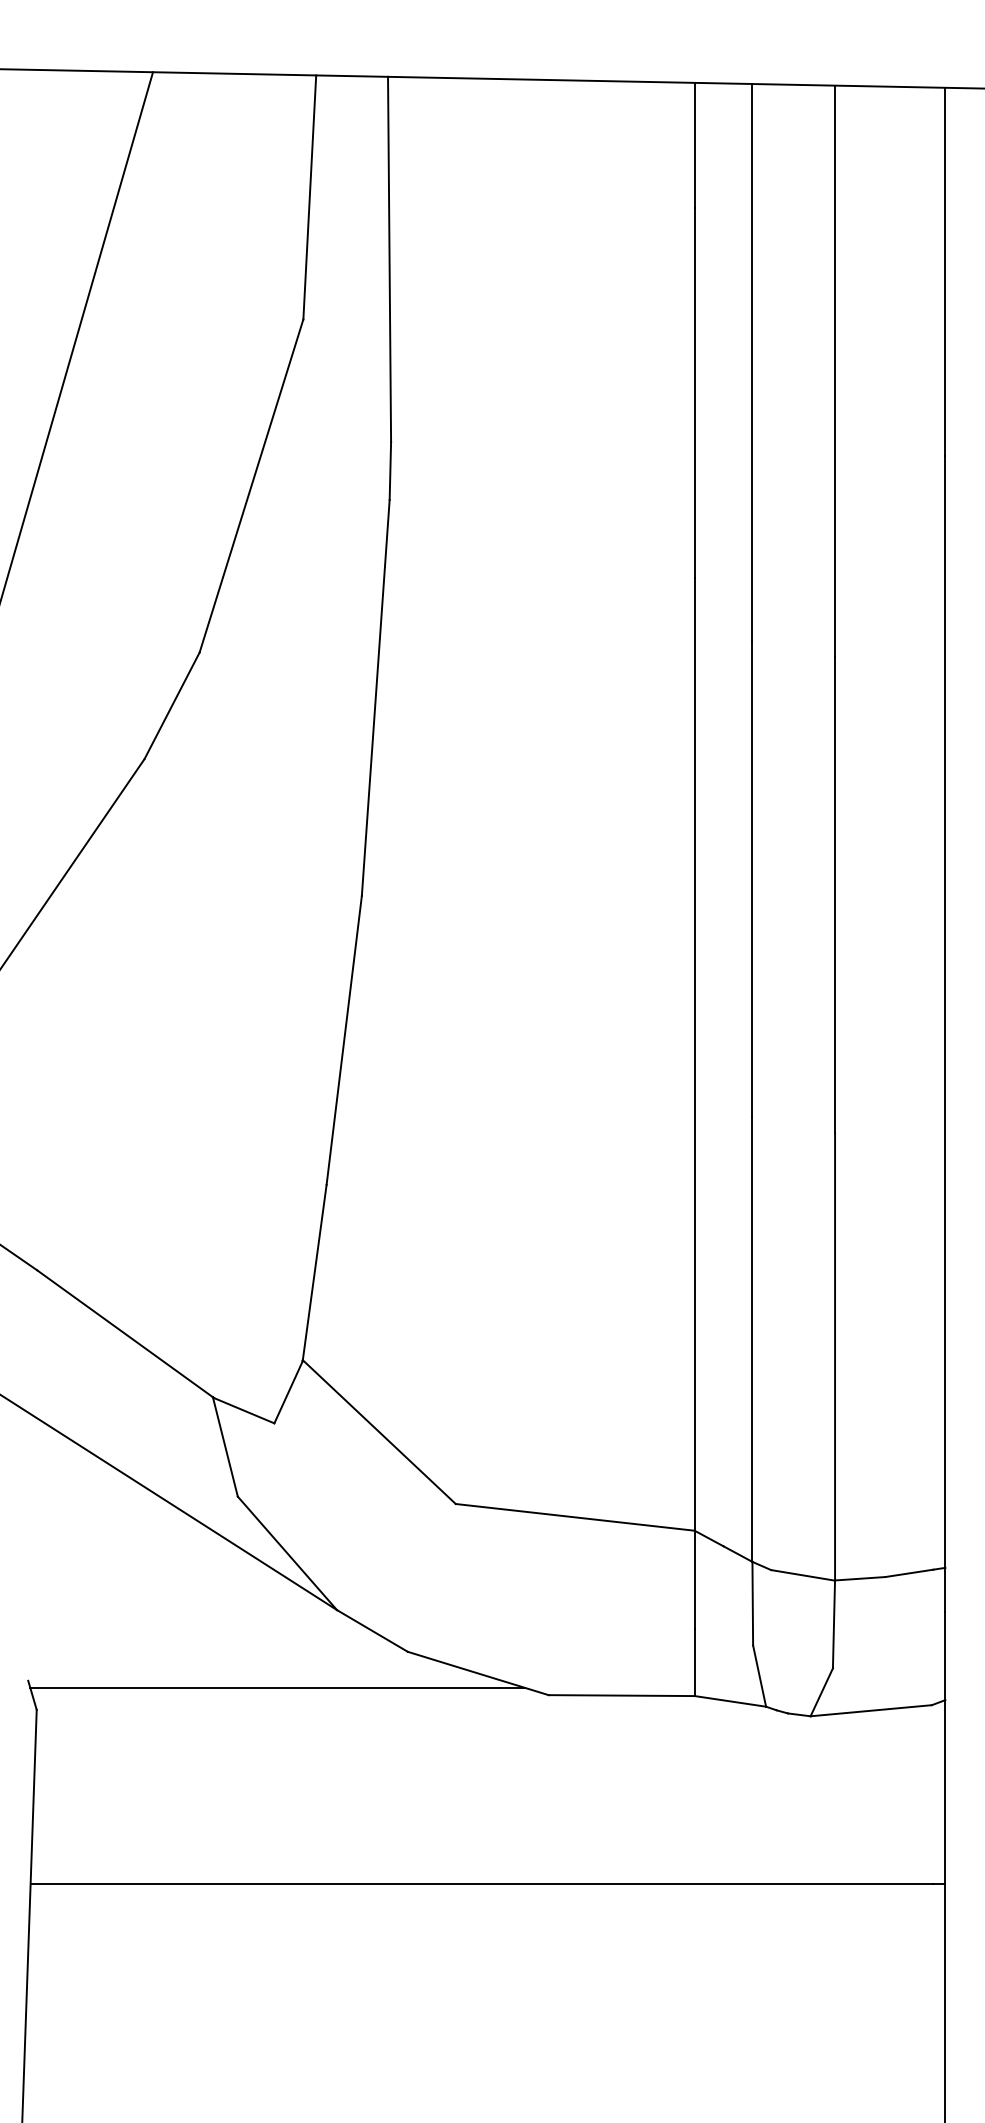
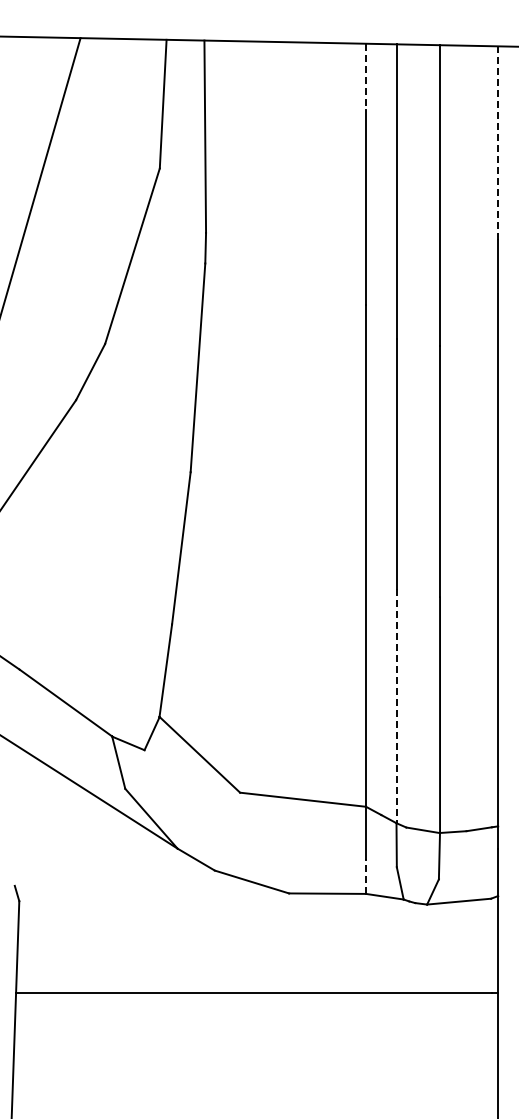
line: (695, 146) -> (366, 77), solid -> dashed
line: (946, 272) -> (498, 143), solid -> dashed
line: (752, 1340) -> (396, 706), solid -> dashed
line: (695, 1663) -> (366, 876), solid -> dashed
line: (276, 1687) -> (145, 889), removed

